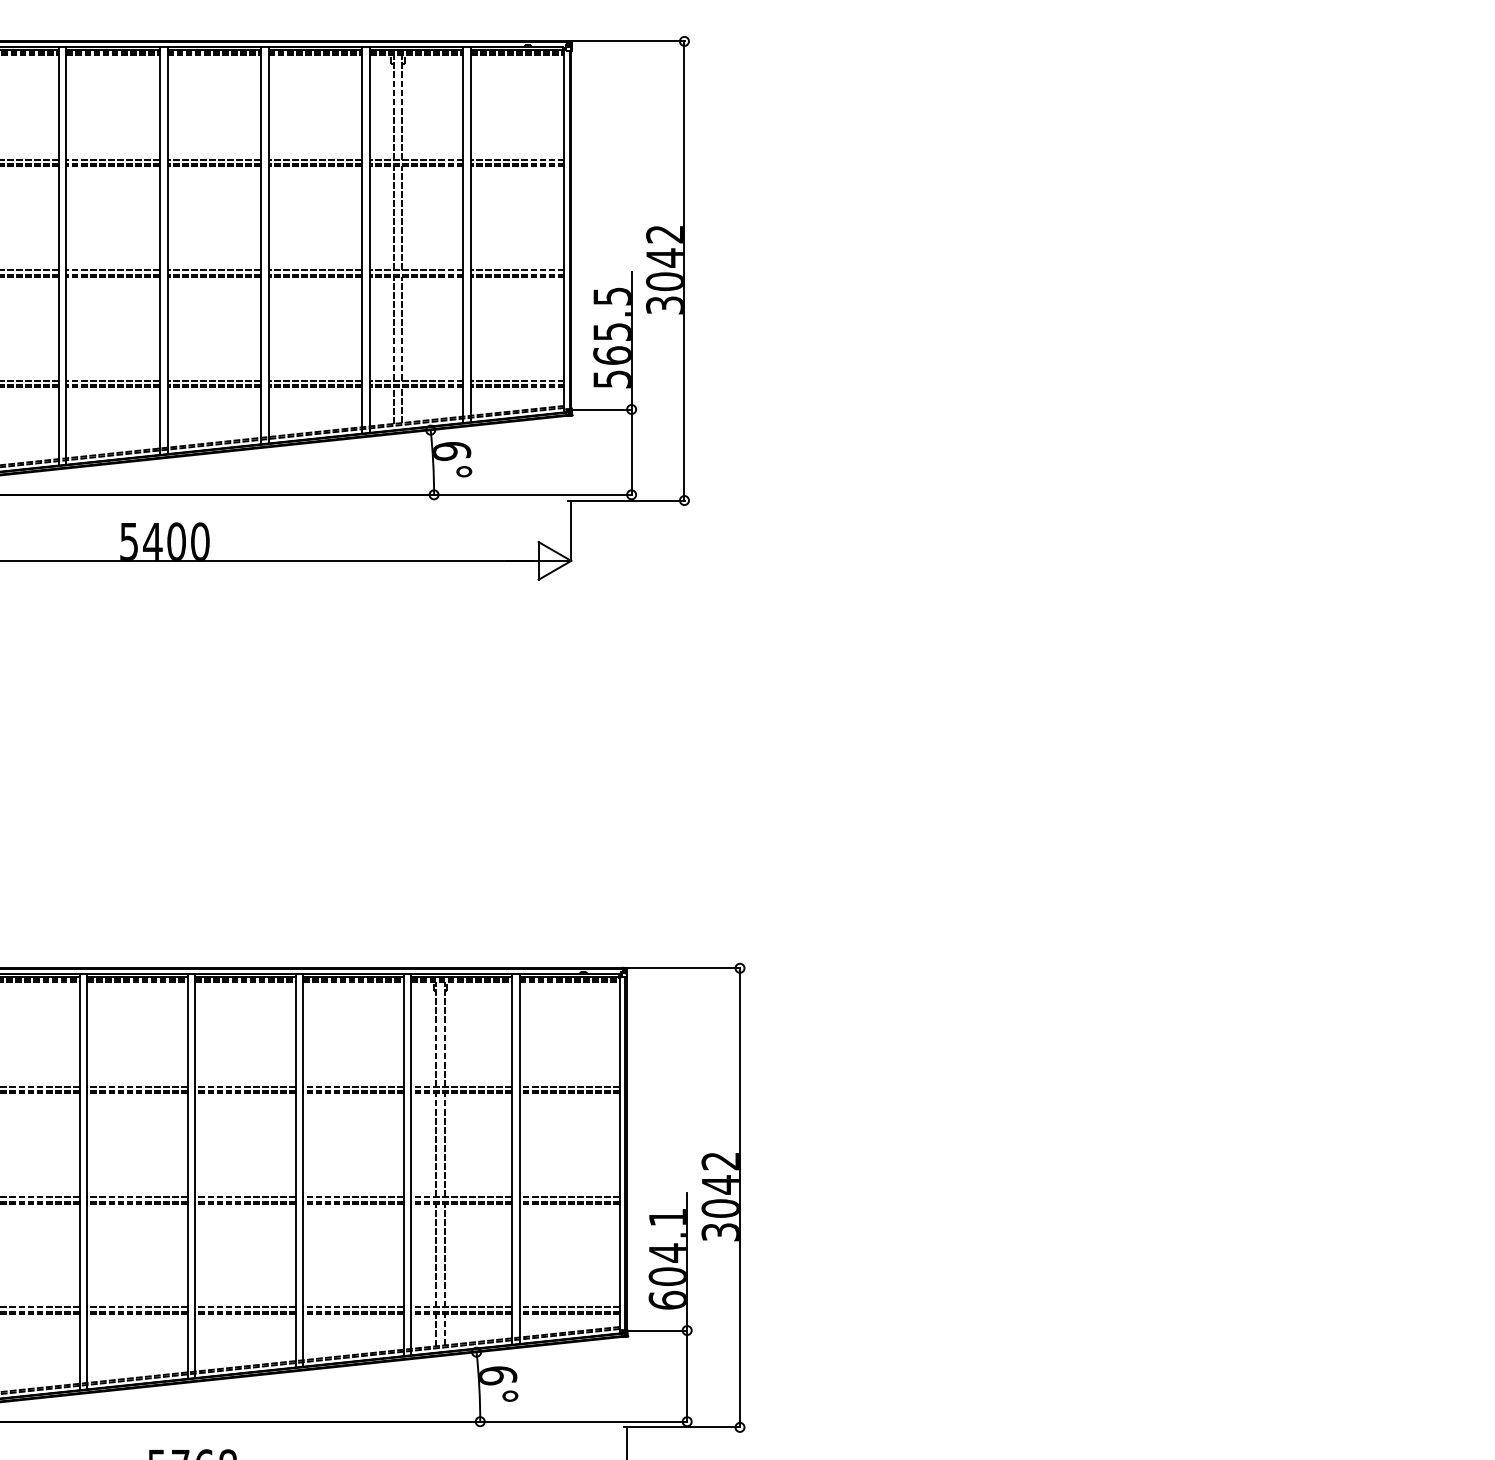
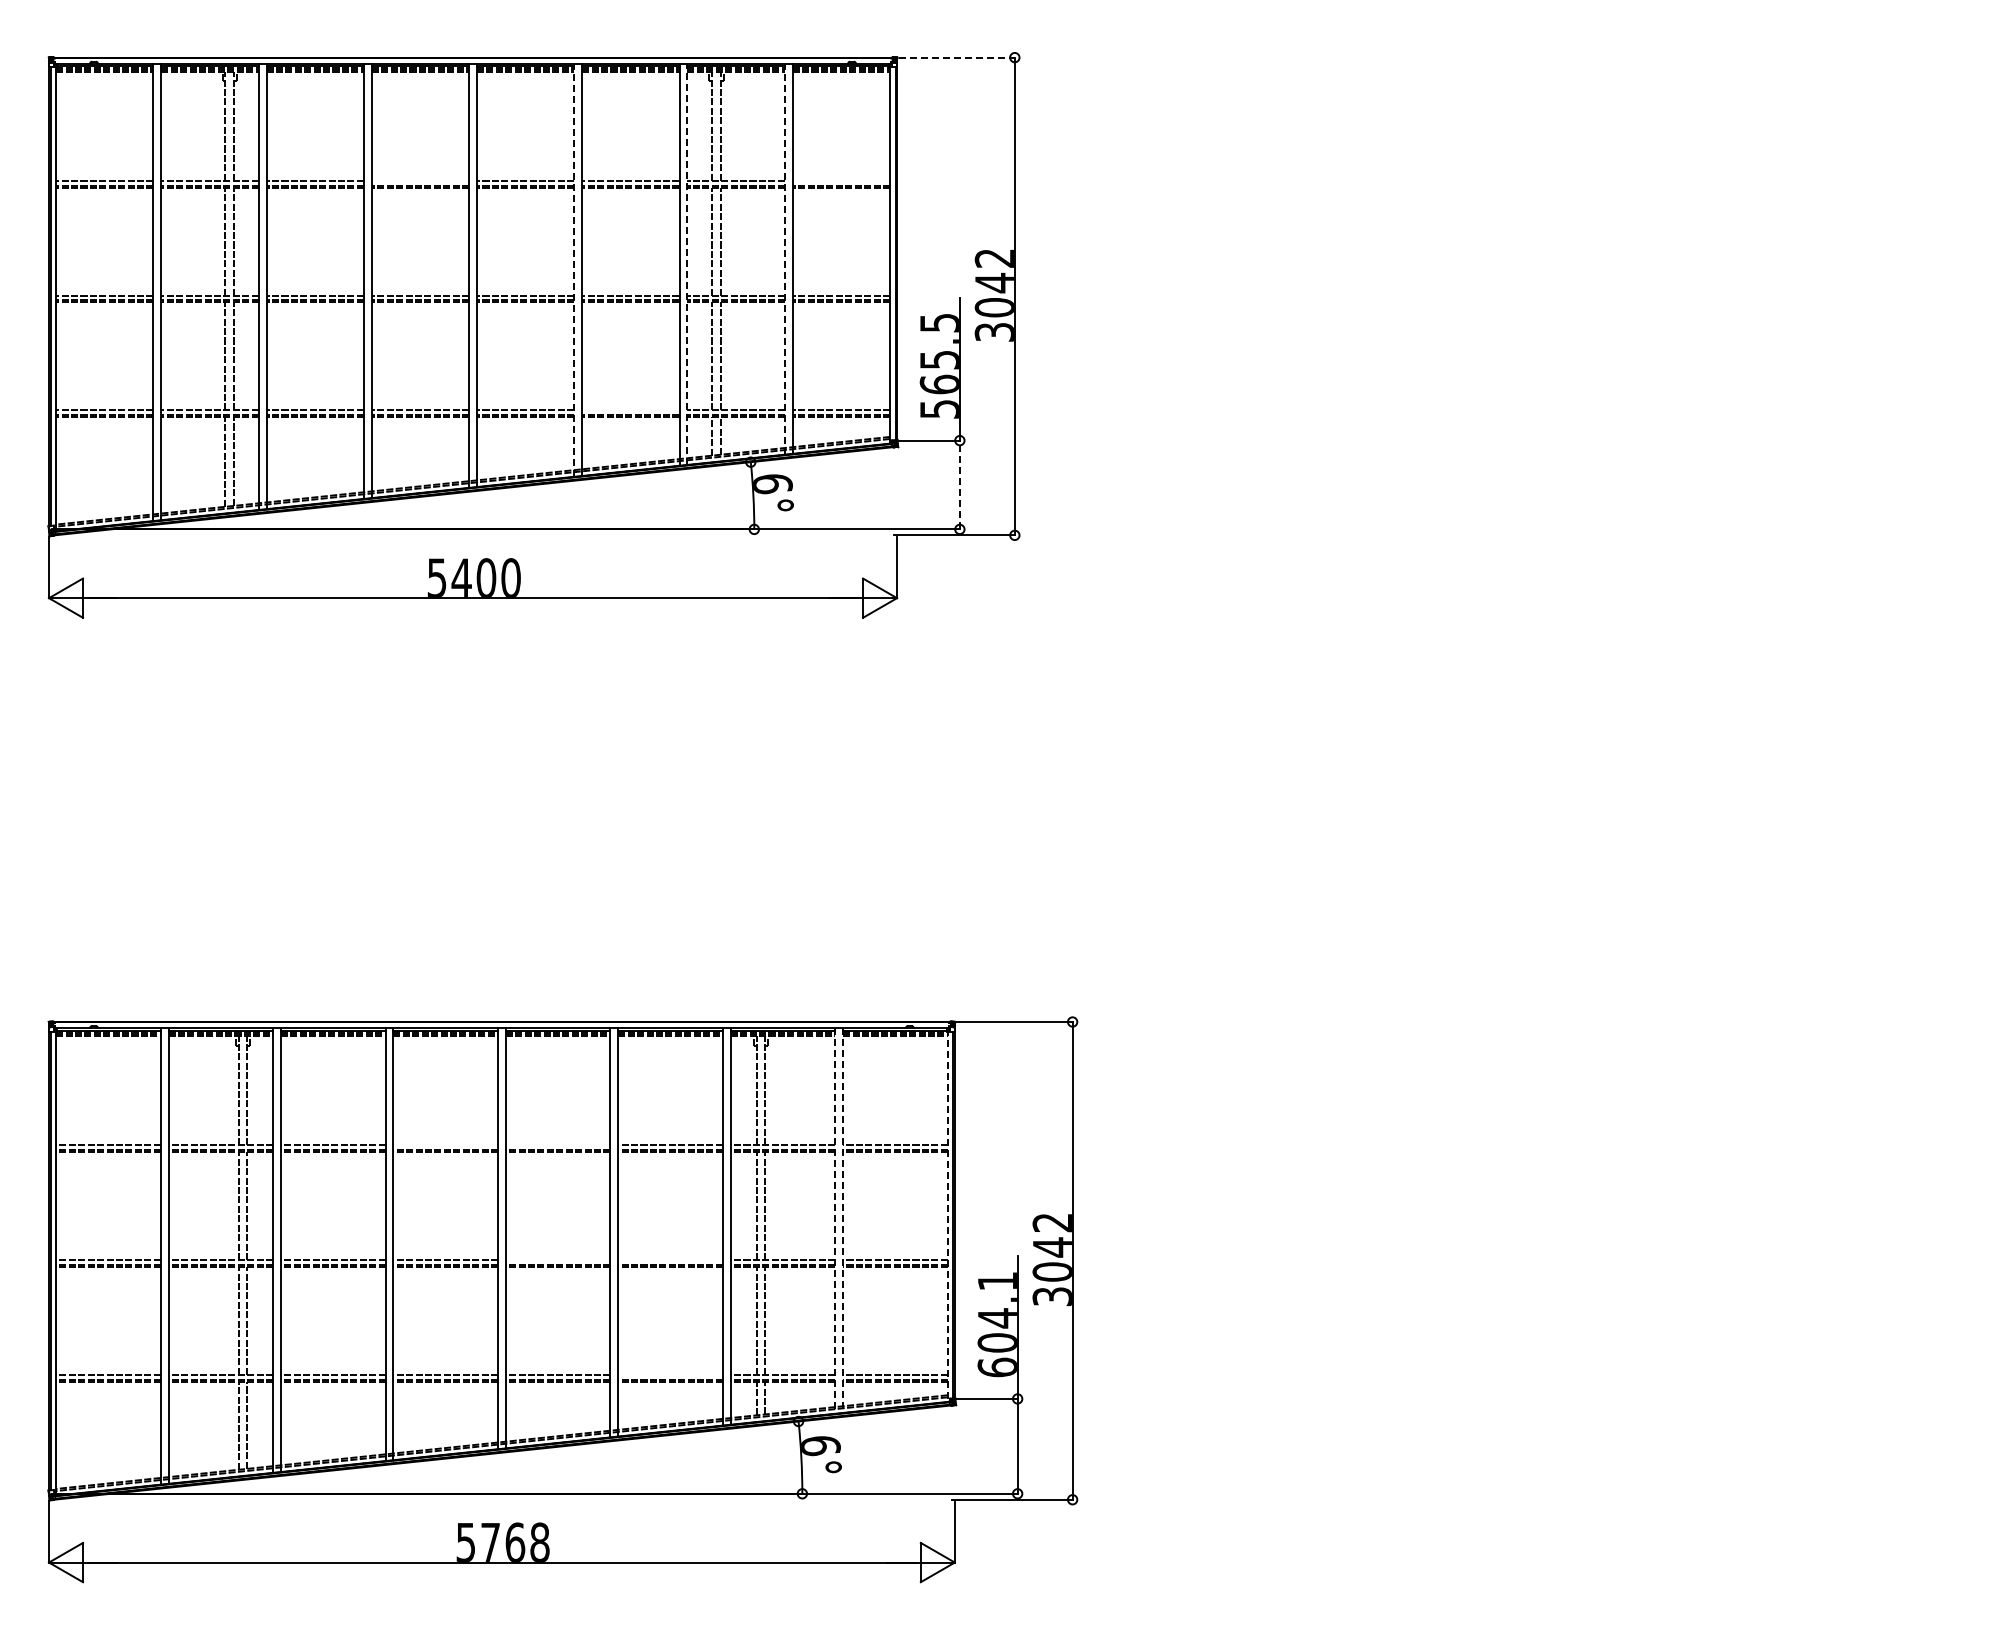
line: (629, 41) -> (957, 57), solid -> dashed
line: (113, 159) -> (420, 180), removed
line: (516, 159) -> (840, 180), removed
line: (463, 234) -> (784, 258), solid -> dashed
line: (369, 240) -> (687, 264), solid -> dashed
line: (261, 245) -> (574, 269), solid -> dashed
line: (315, 380) -> (630, 410), removed
line: (631, 451) -> (959, 484), solid -> dashed
line: (137, 1086) -> (445, 1145), removed
line: (244, 1086) -> (557, 1145), removed
line: (619, 1154) -> (947, 1215), solid -> dashed
line: (512, 1159) -> (835, 1221), solid -> dashed
line: (519, 1159) -> (843, 1221), solid -> dashed
line: (244, 1197) -> (557, 1260), removed
line: (353, 1197) -> (670, 1260), removed
line: (353, 1307) -> (670, 1374), removed

